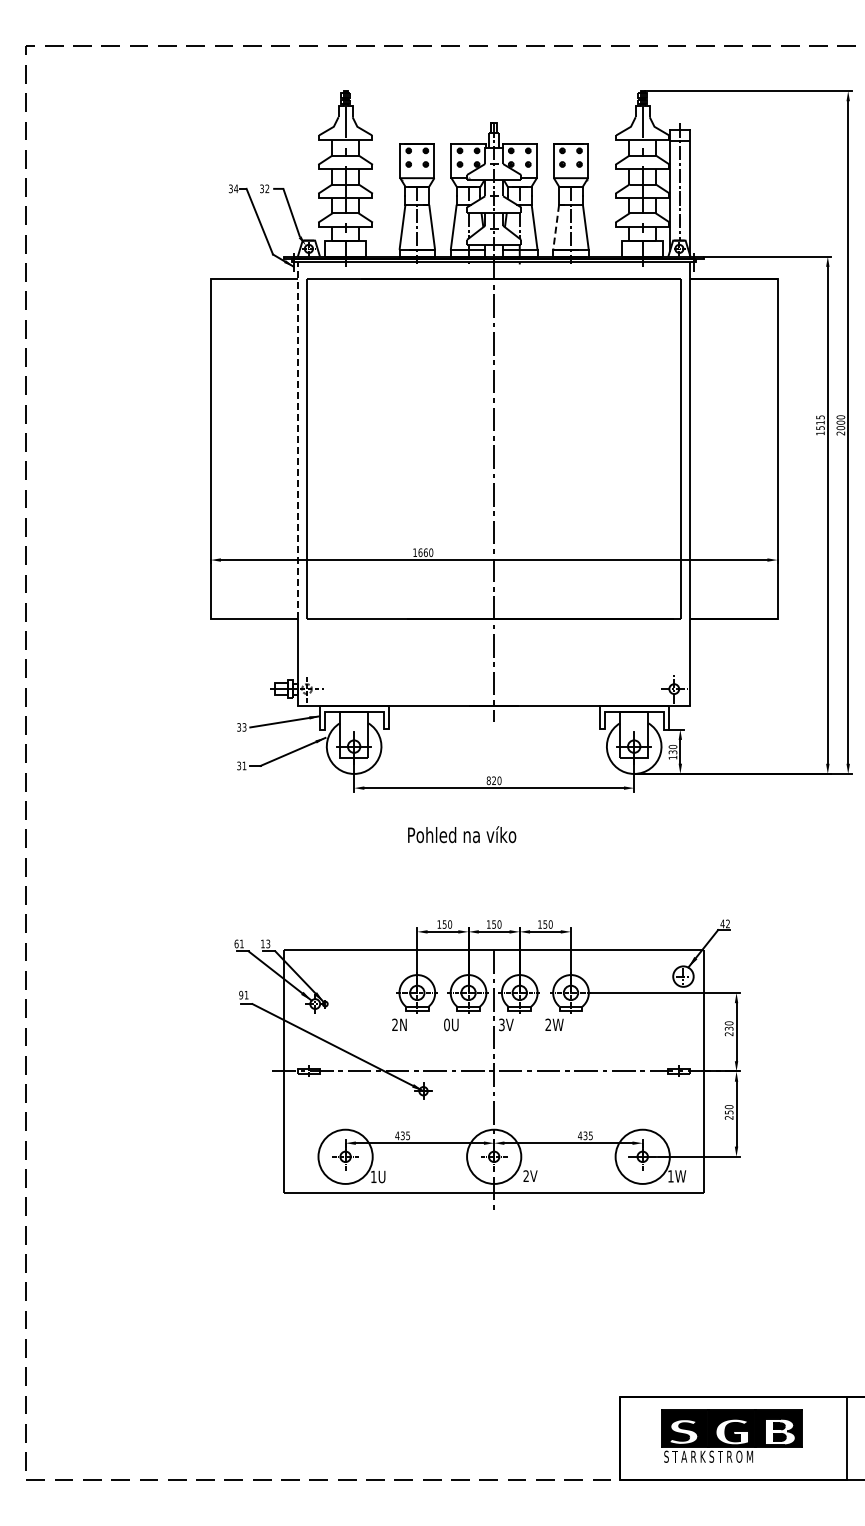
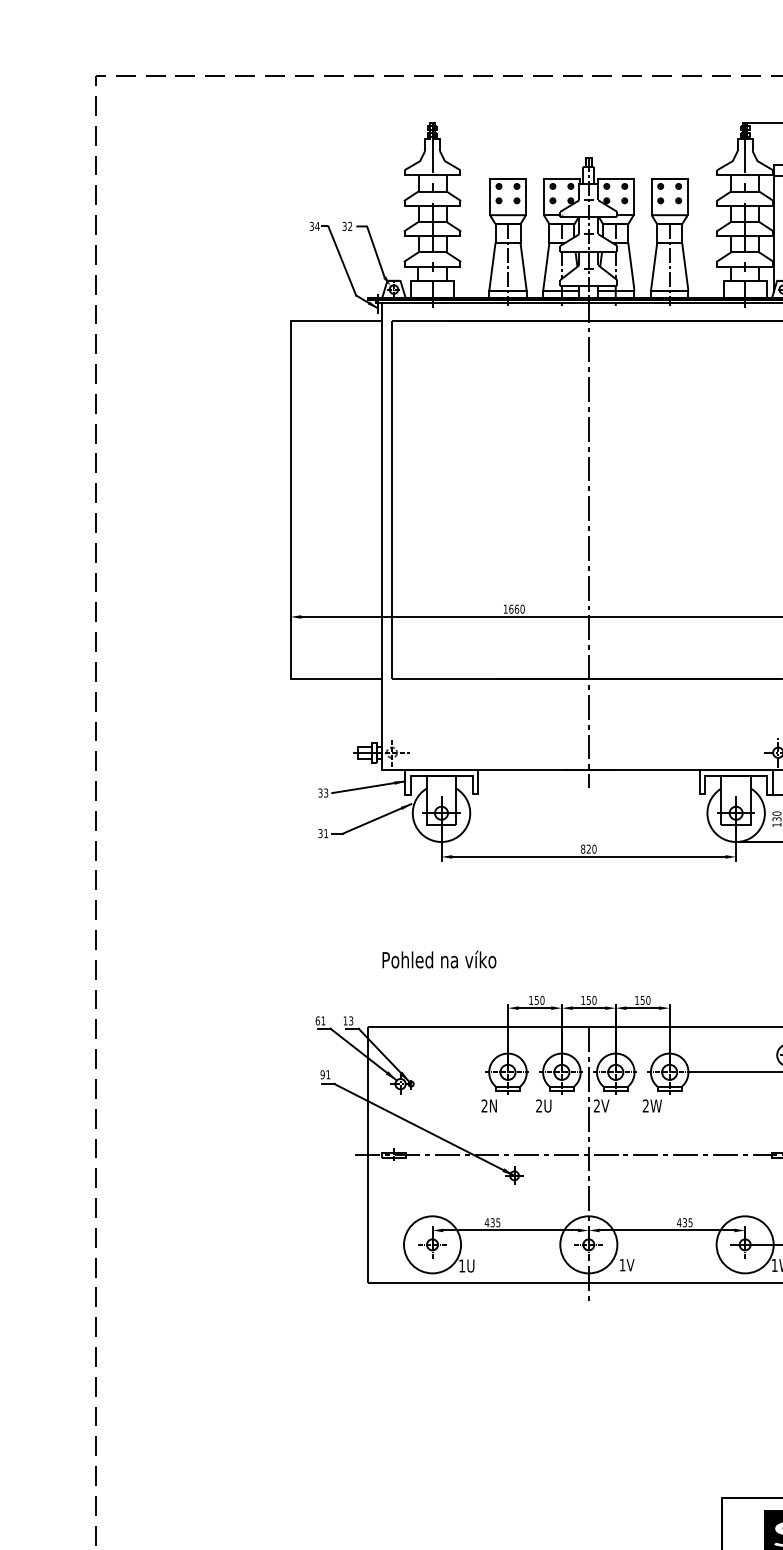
line: (556, 227) -> (654, 267), dashed -> solid
line: (297, 440) -> (381, 491), dashed -> solid
text: (462, 834) -> (439, 959), moved
text: (446, 1024) -> (538, 1105), 0U -> 2U
text: (501, 1025) -> (596, 1106), 3V -> 2V
text: (525, 1175) -> (621, 1264), 2V -> 1V

